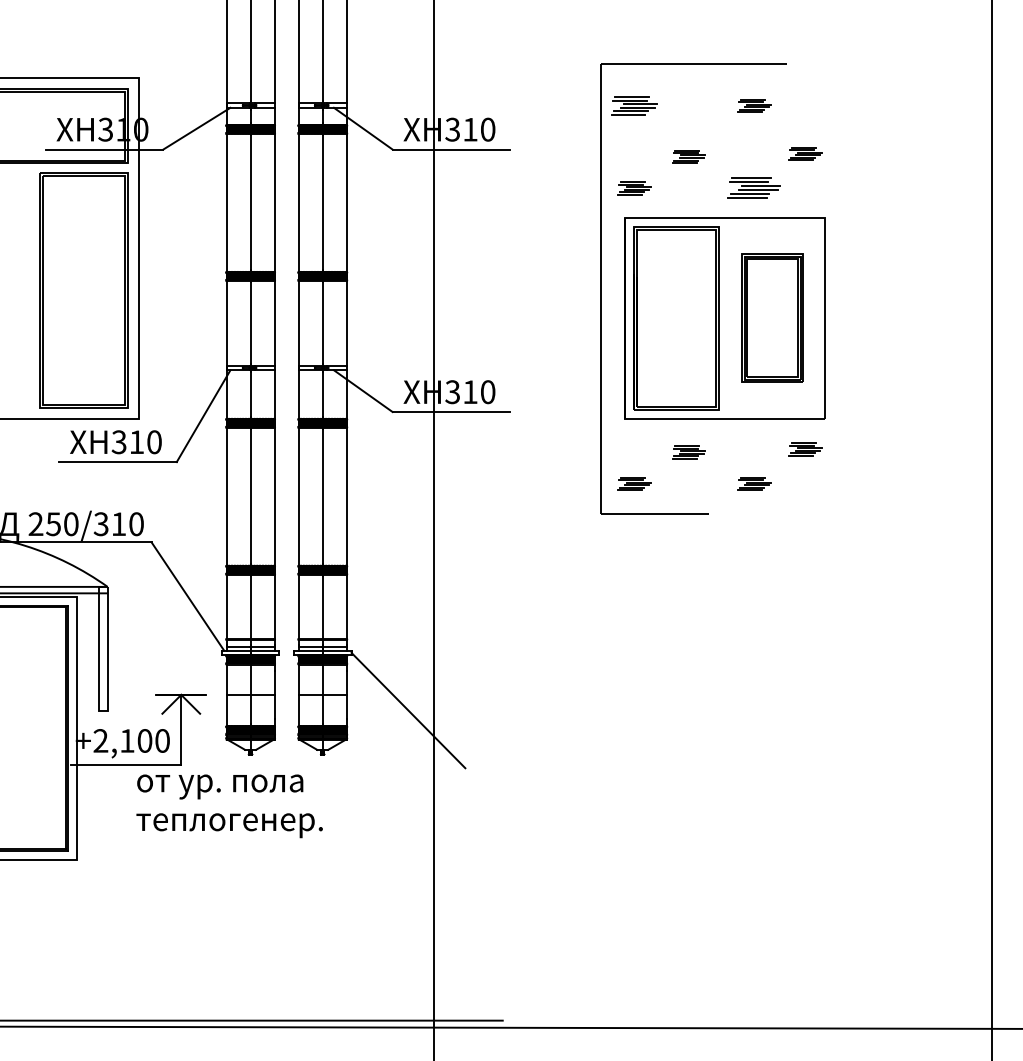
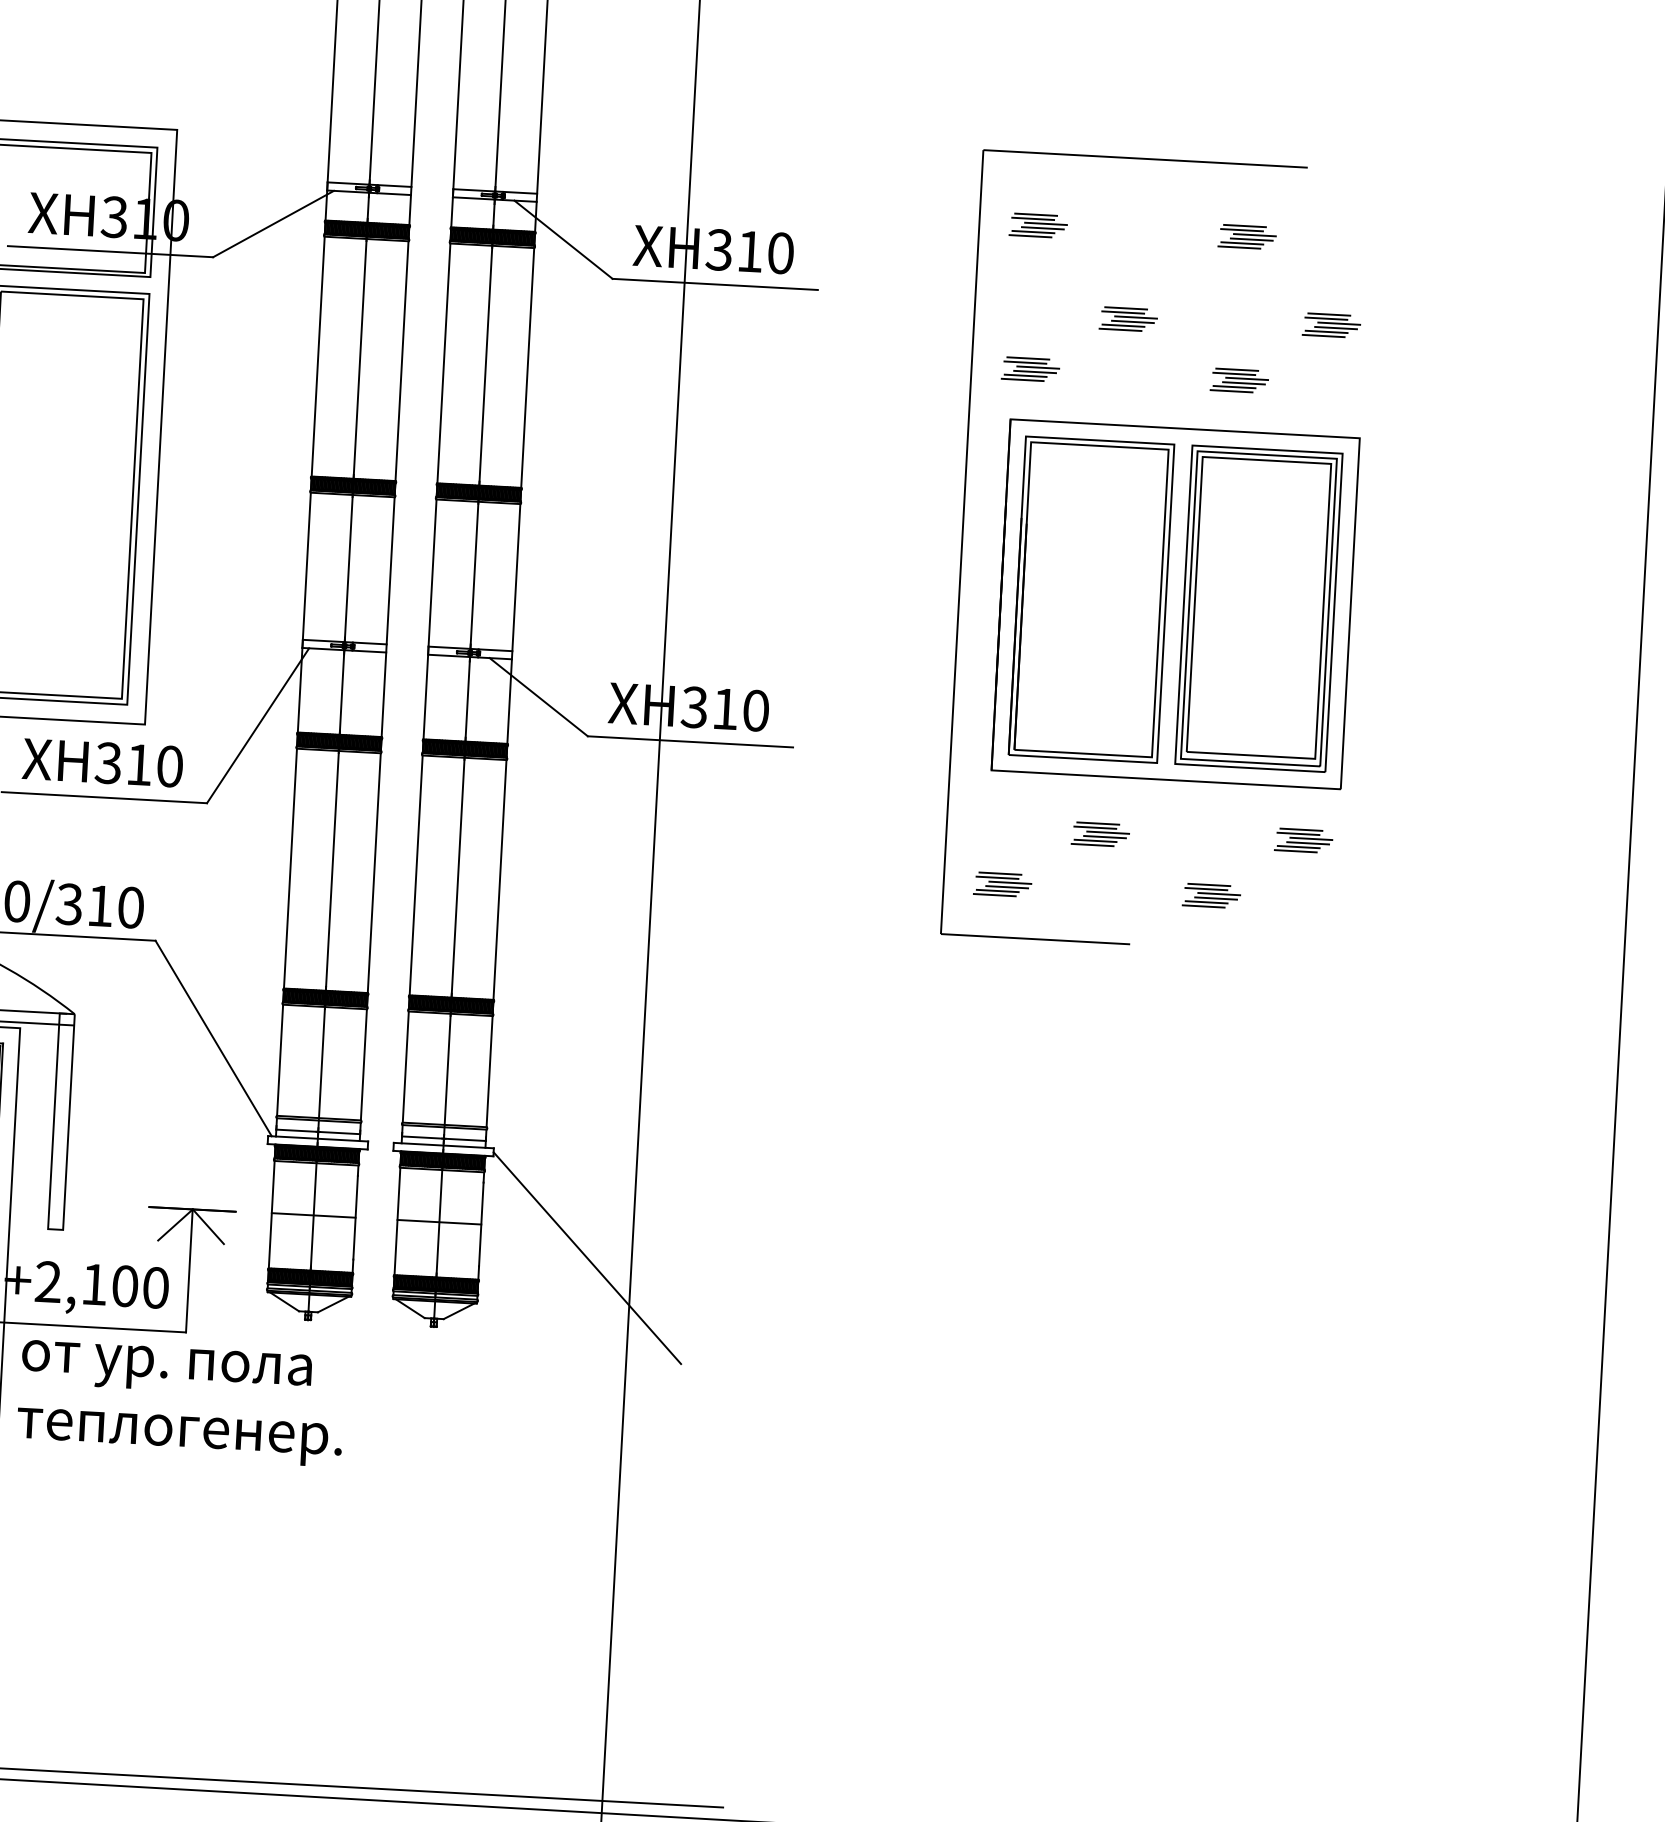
part: (634, 105) -> (1038, 224), size x0.71
part: (754, 188) -> (1239, 380), size x0.62
part: (772, 318) -> (1258, 609), size x1.43
text: (229, 806) -> (180, 1403), moved

